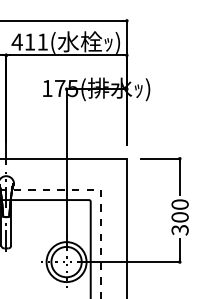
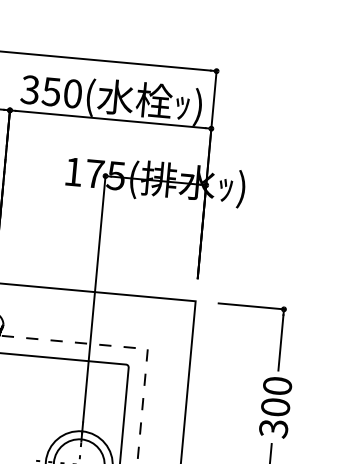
text: (29, 41) -> (50, 90), 411( -> 350(

